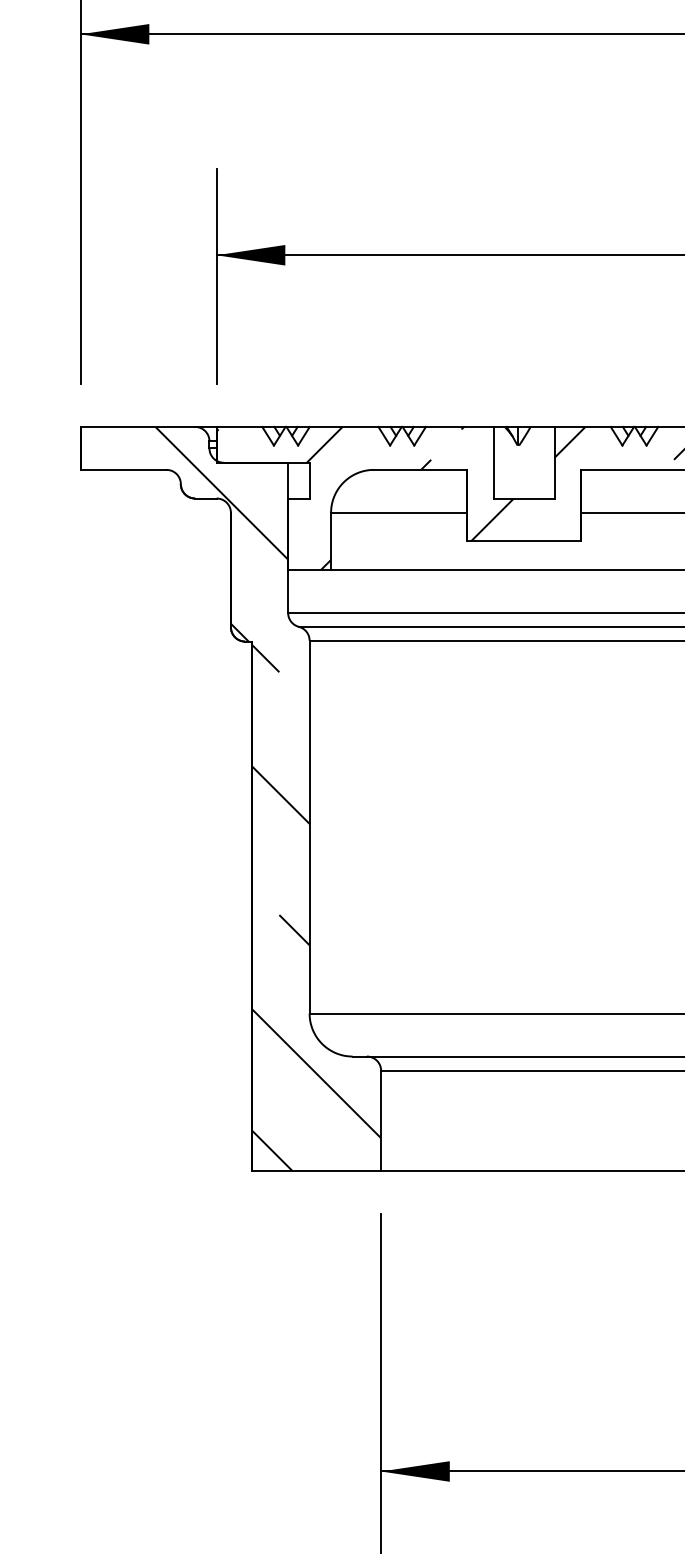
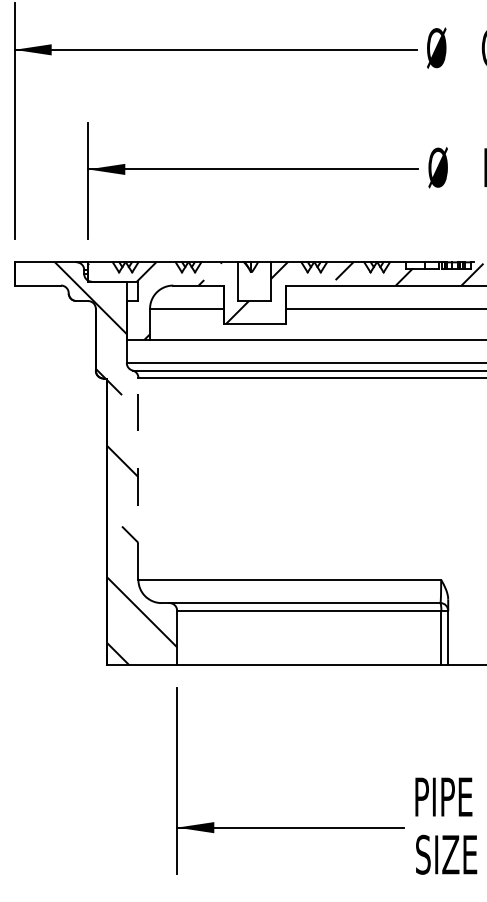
line: (309, 826) -> (138, 478), solid -> dashed

